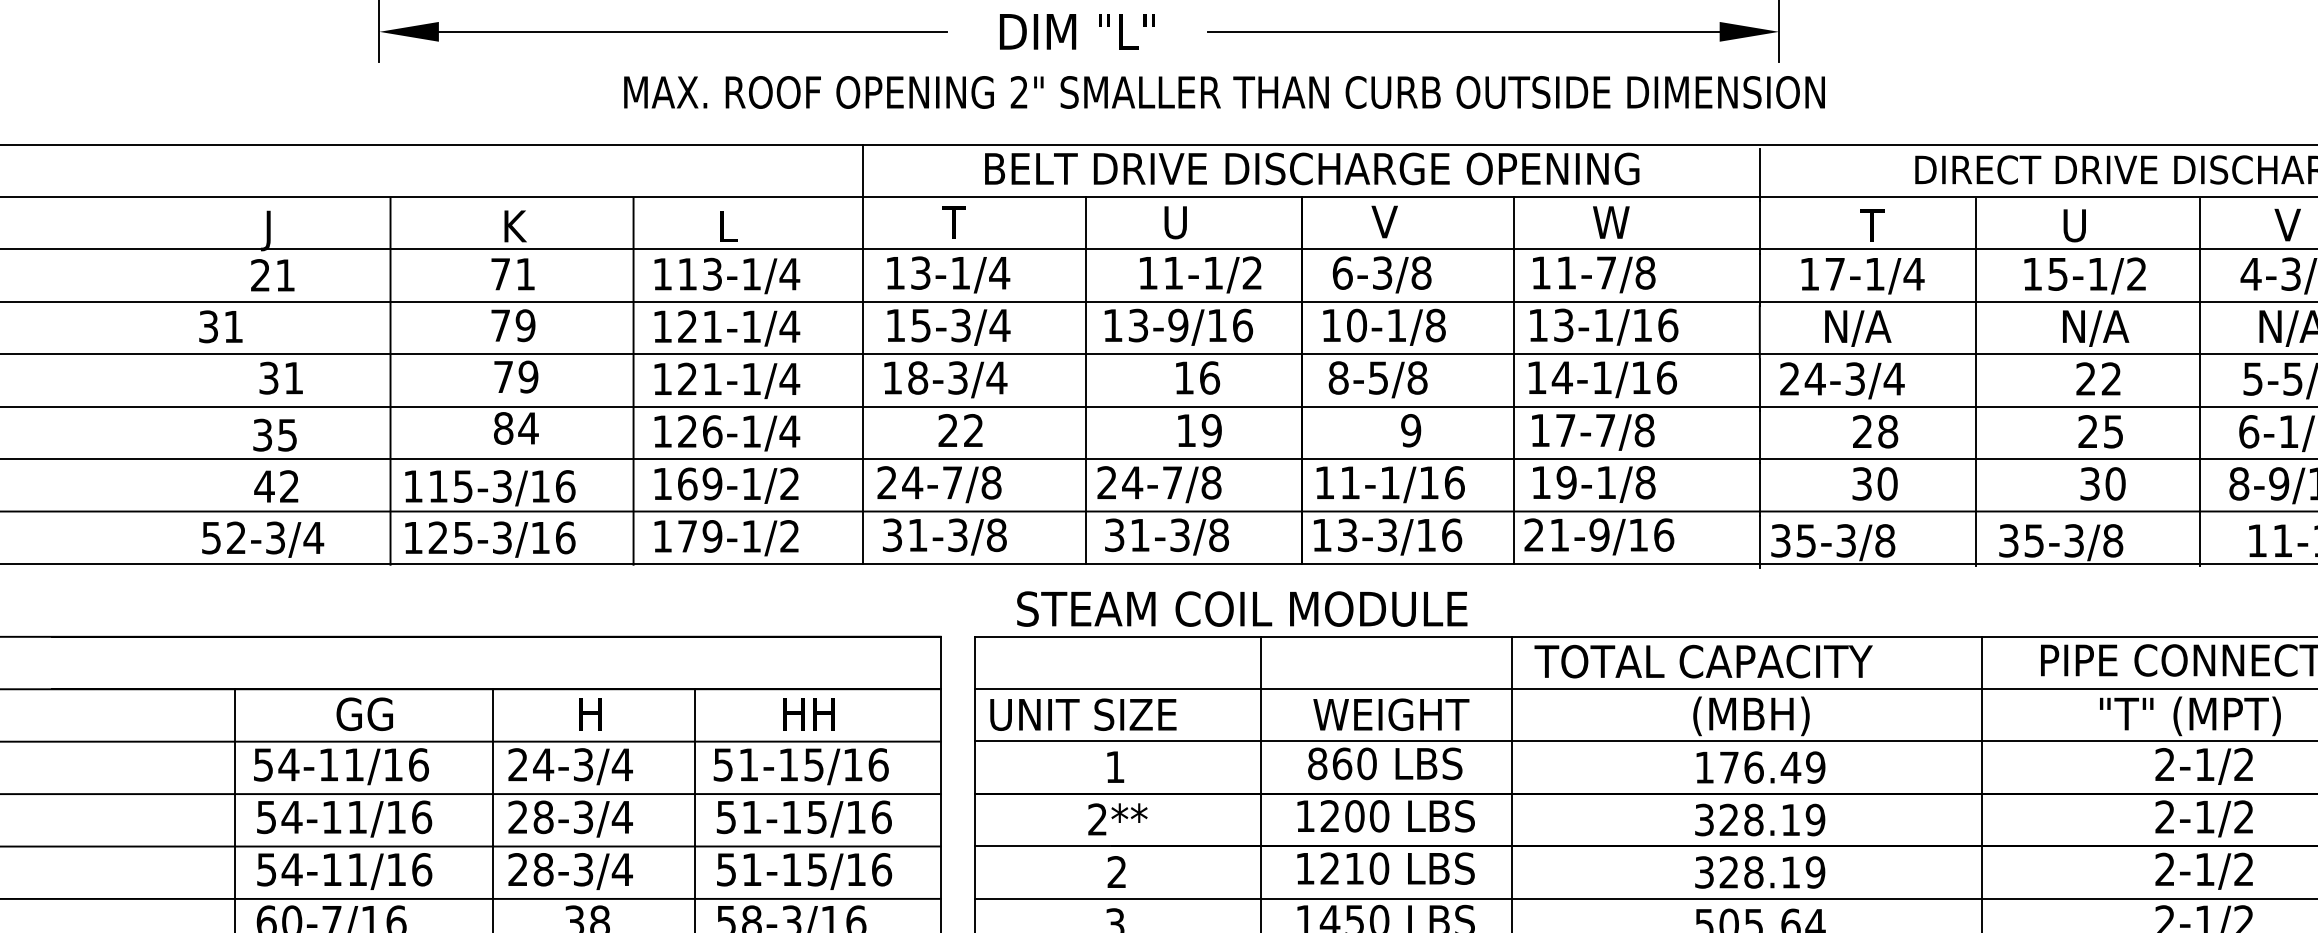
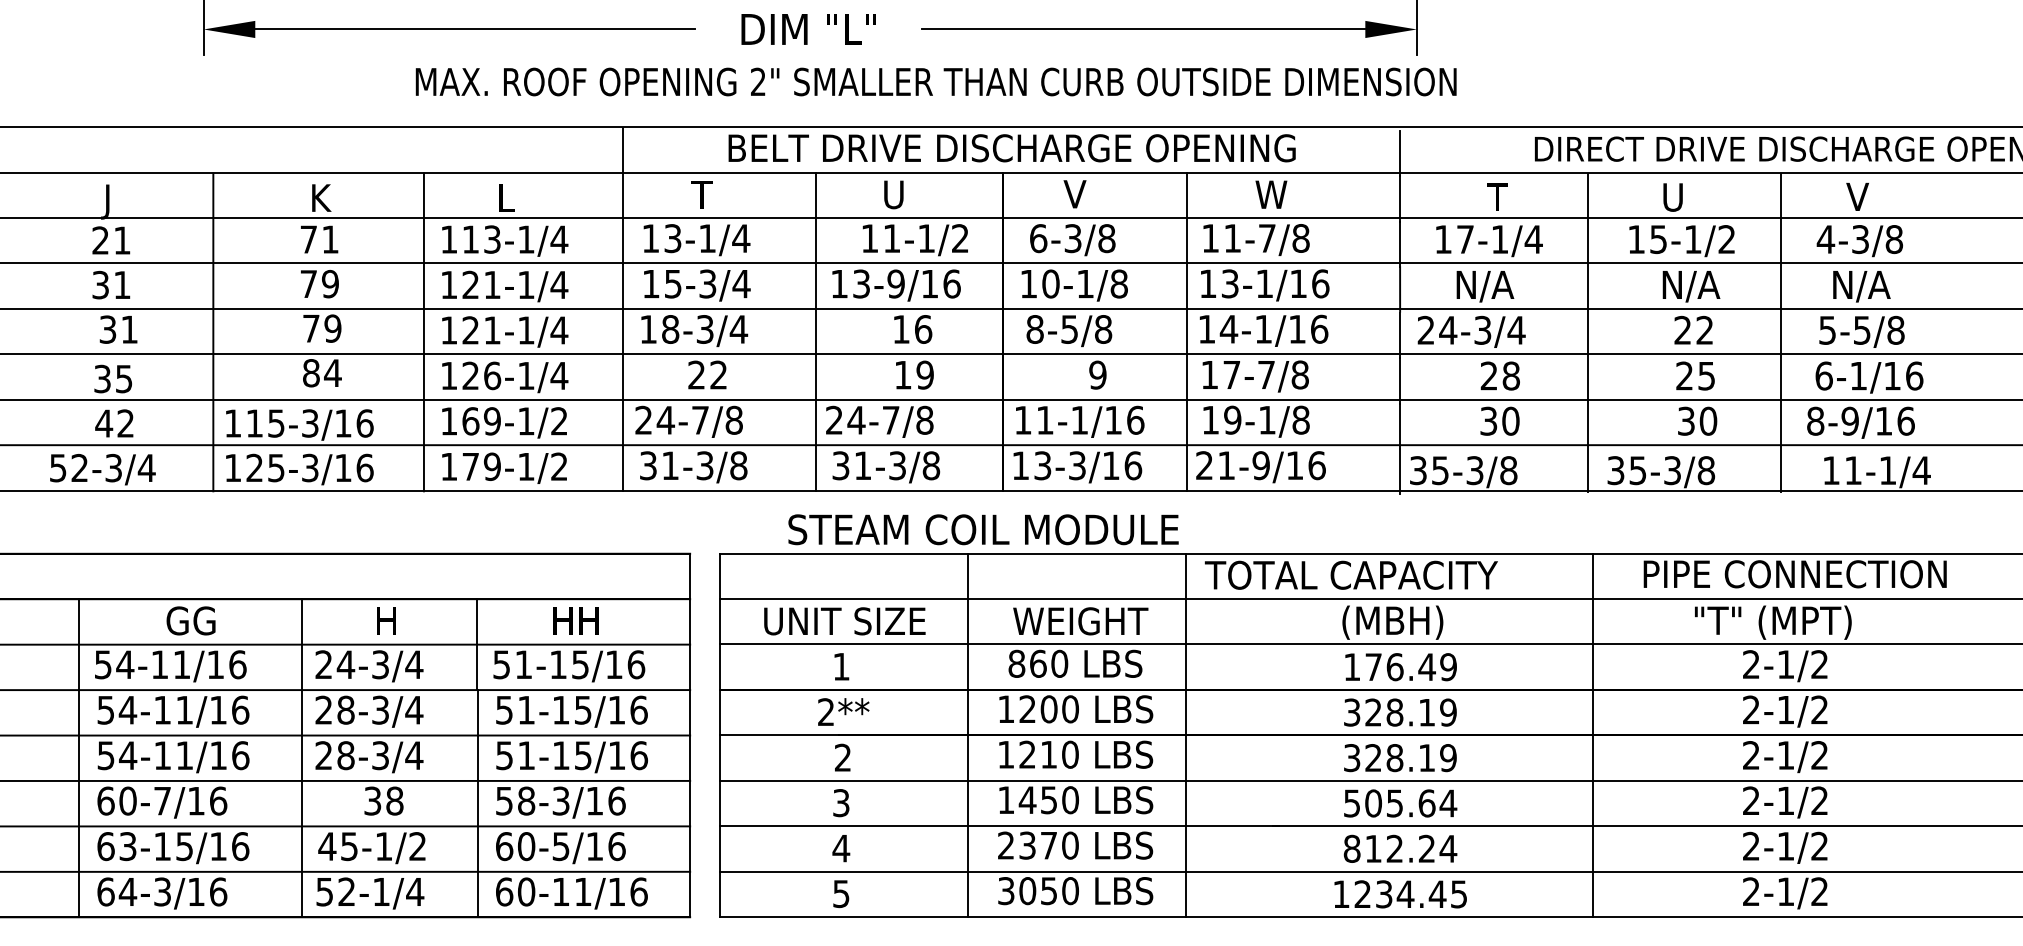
text: (221, 327) -> (111, 285), moved
text: (1242, 608) -> (983, 529), moved
text: (1082, 714) -> (844, 621), moved

